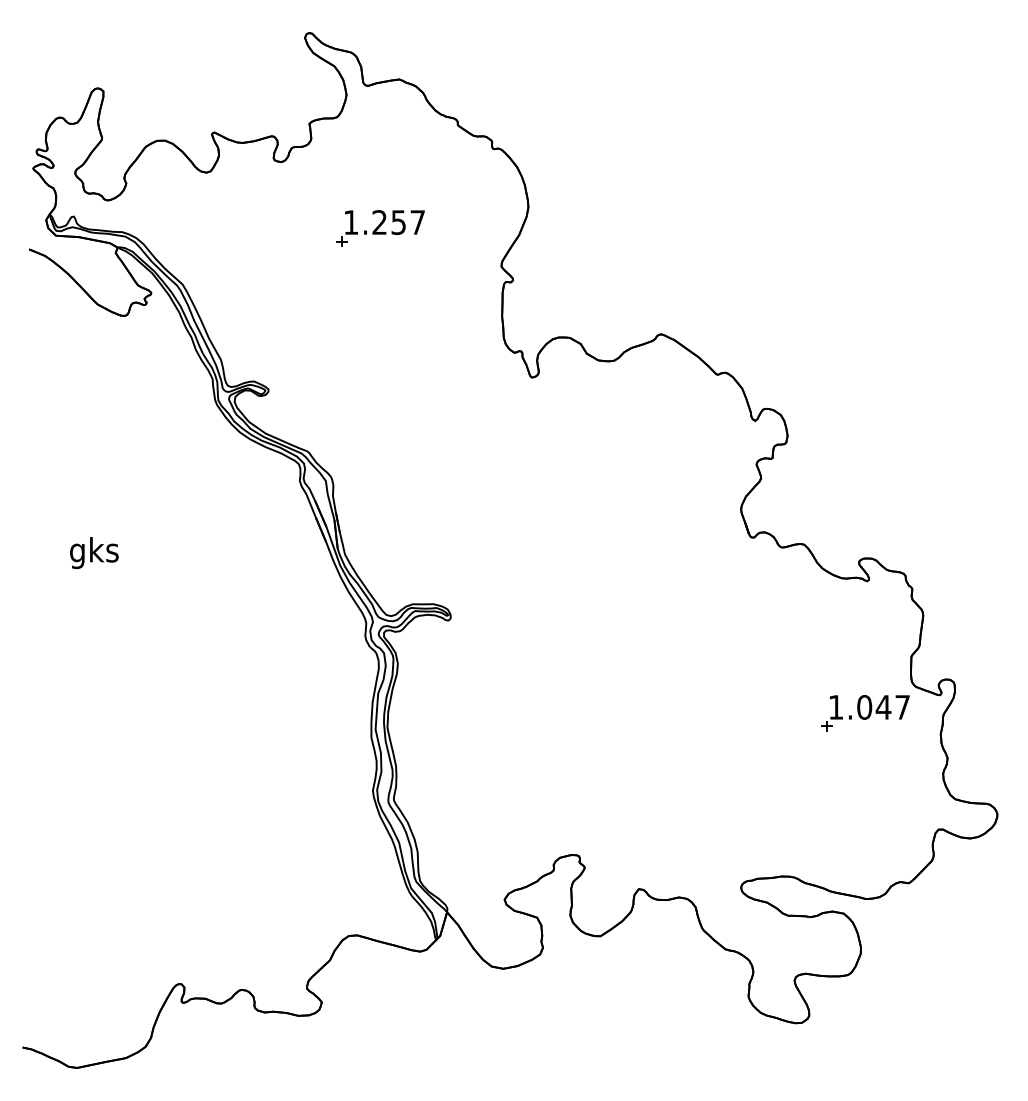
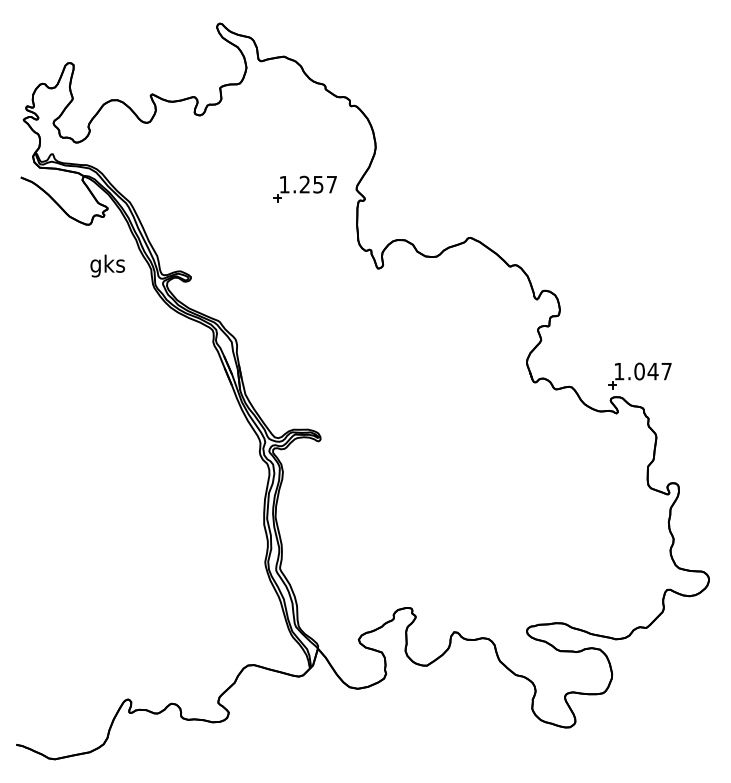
part: (380, 228) -> (305, 188), moved
text: (94, 553) -> (107, 266), moved
part: (865, 713) -> (640, 375), moved

